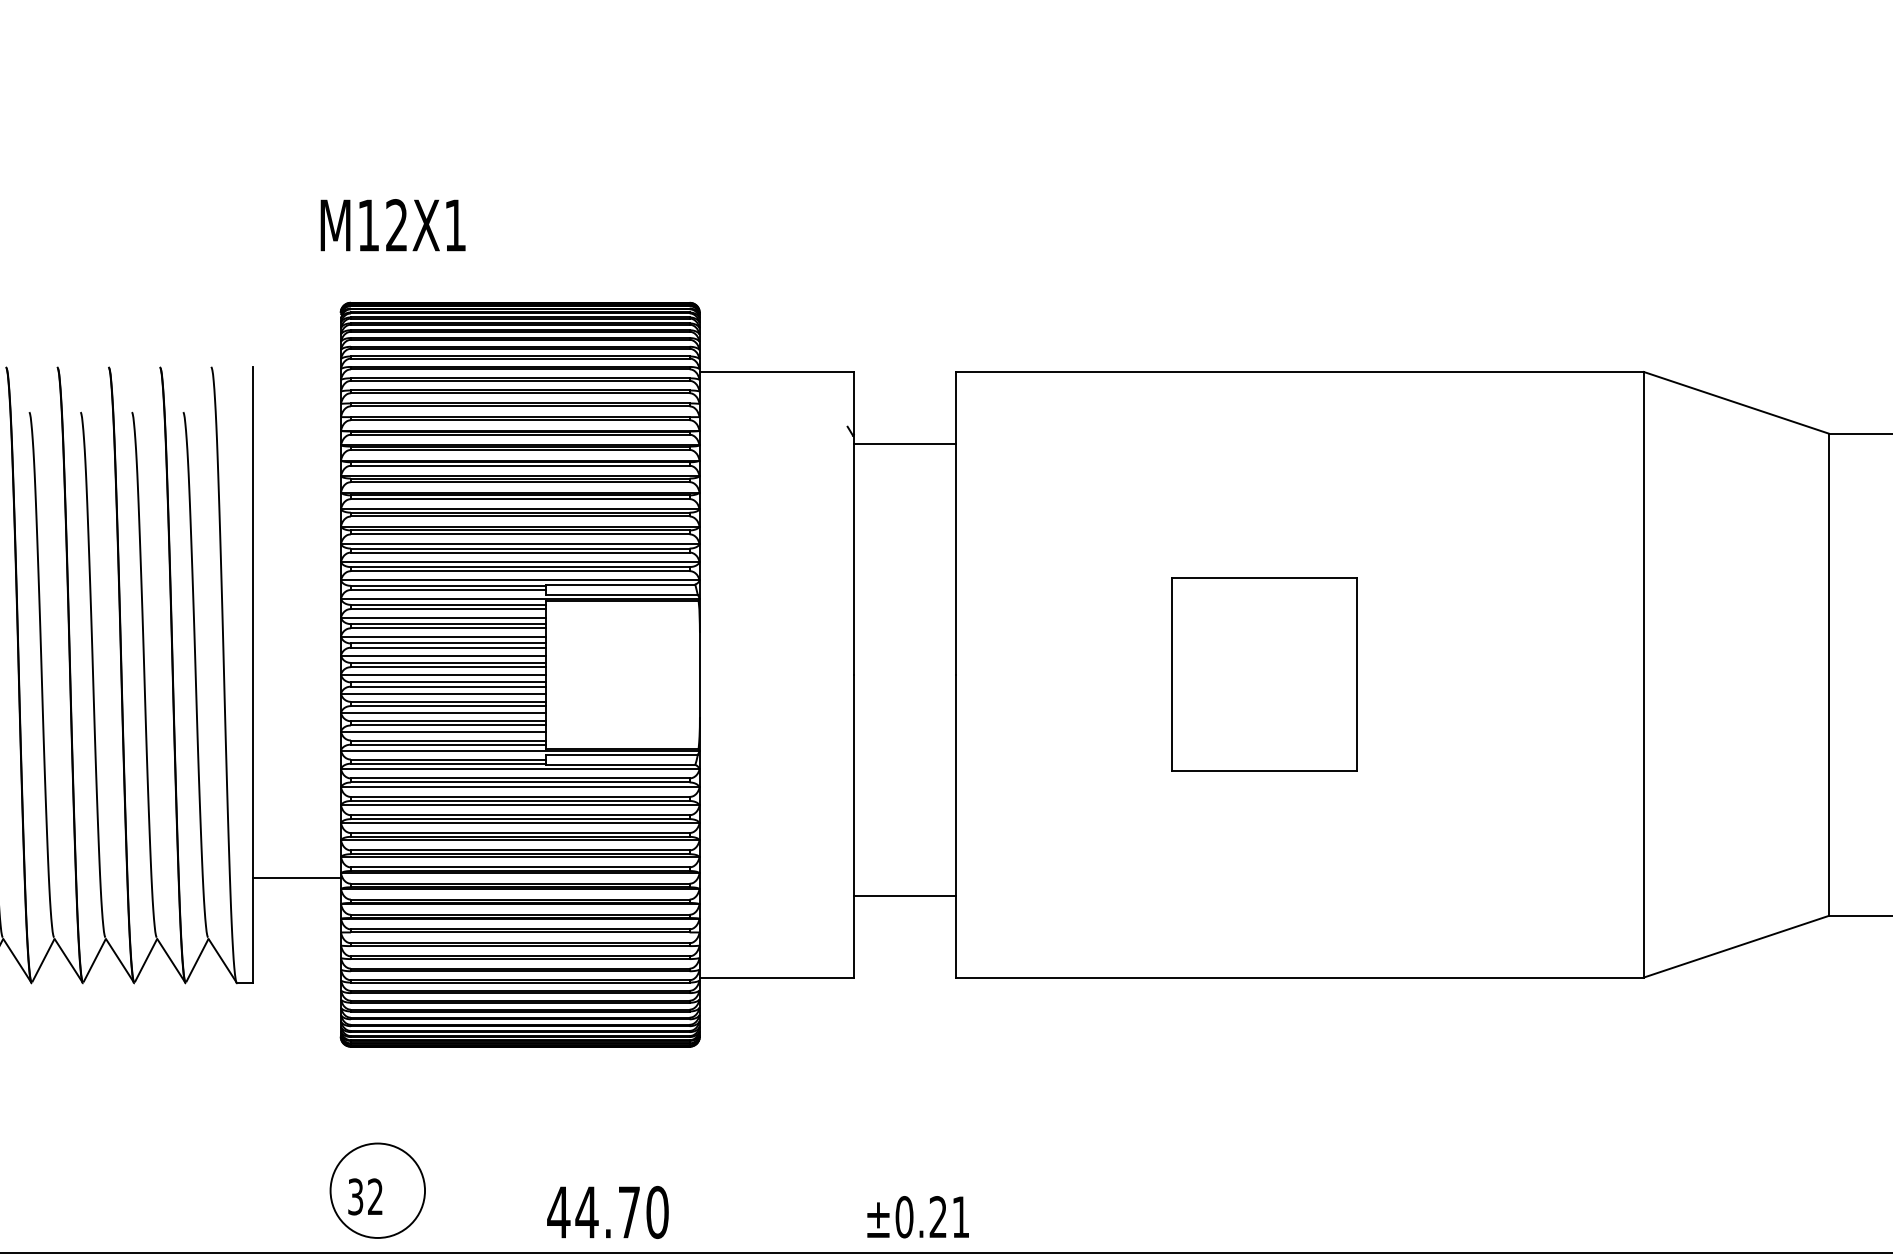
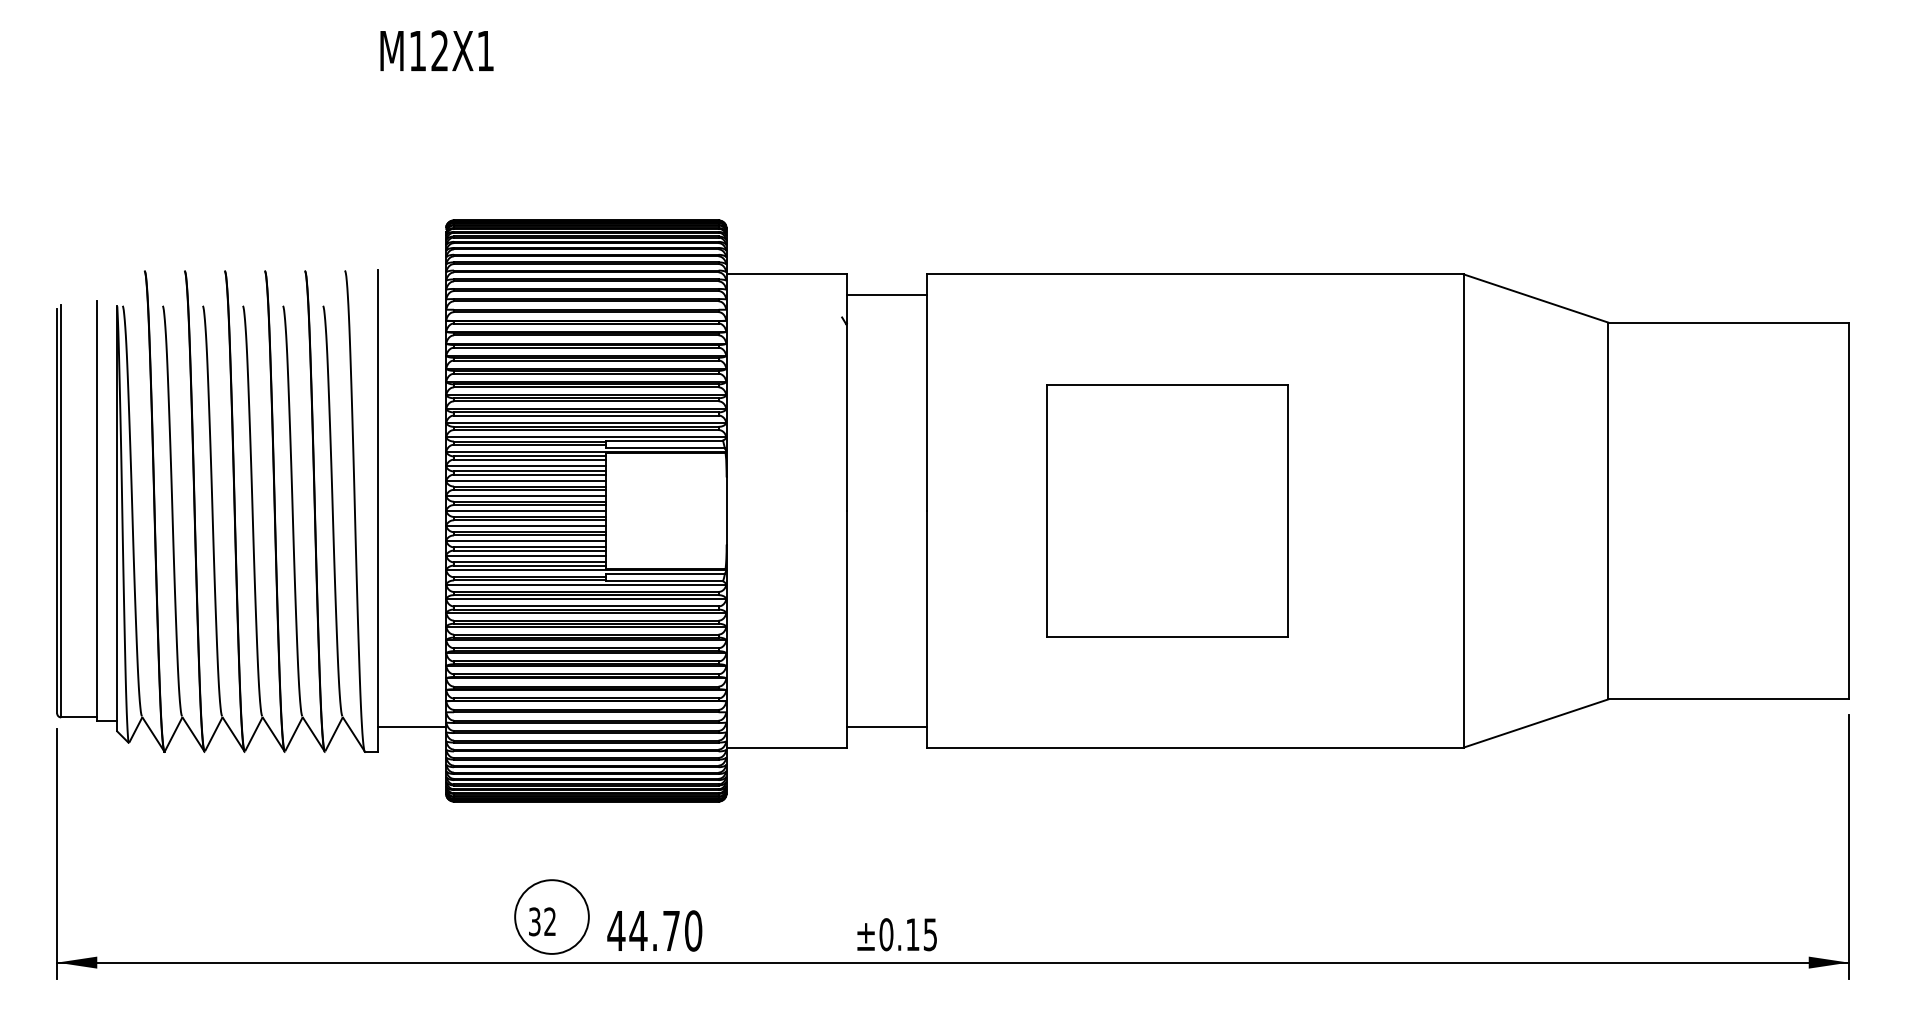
text: (392, 224) -> (436, 50), moved
line: (904, 443) -> (886, 294), moved
part: (1264, 674) -> (1167, 510), size x1.67
line: (296, 877) -> (411, 727), moved
line: (904, 895) -> (886, 727), moved
part: (377, 1190) -> (551, 916), moved
text: (949, 1216) -> (921, 934), ±0.21 -> ±0.15

